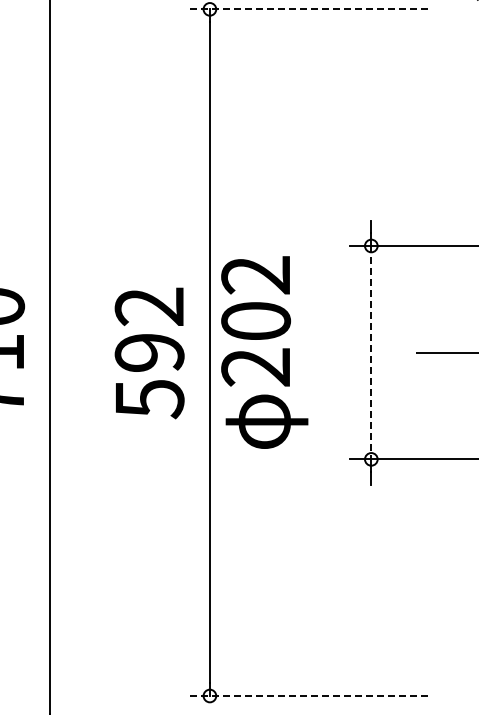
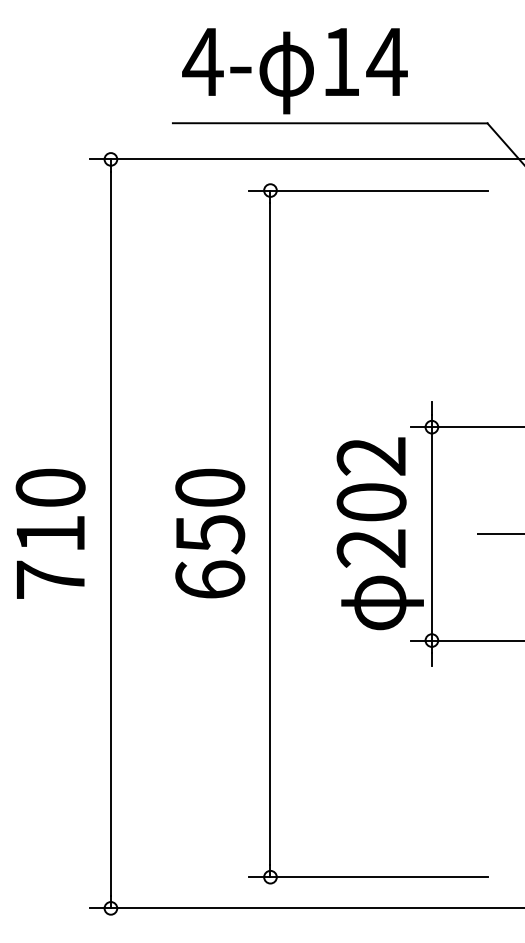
line: (307, 9) -> (368, 190), dashed -> solid
text: (263, 352) -> (379, 533), moved
line: (370, 352) -> (431, 533), dashed -> solid
text: (149, 353) -> (210, 534), 592 -> 650
line: (307, 696) -> (368, 877), dashed -> solid

